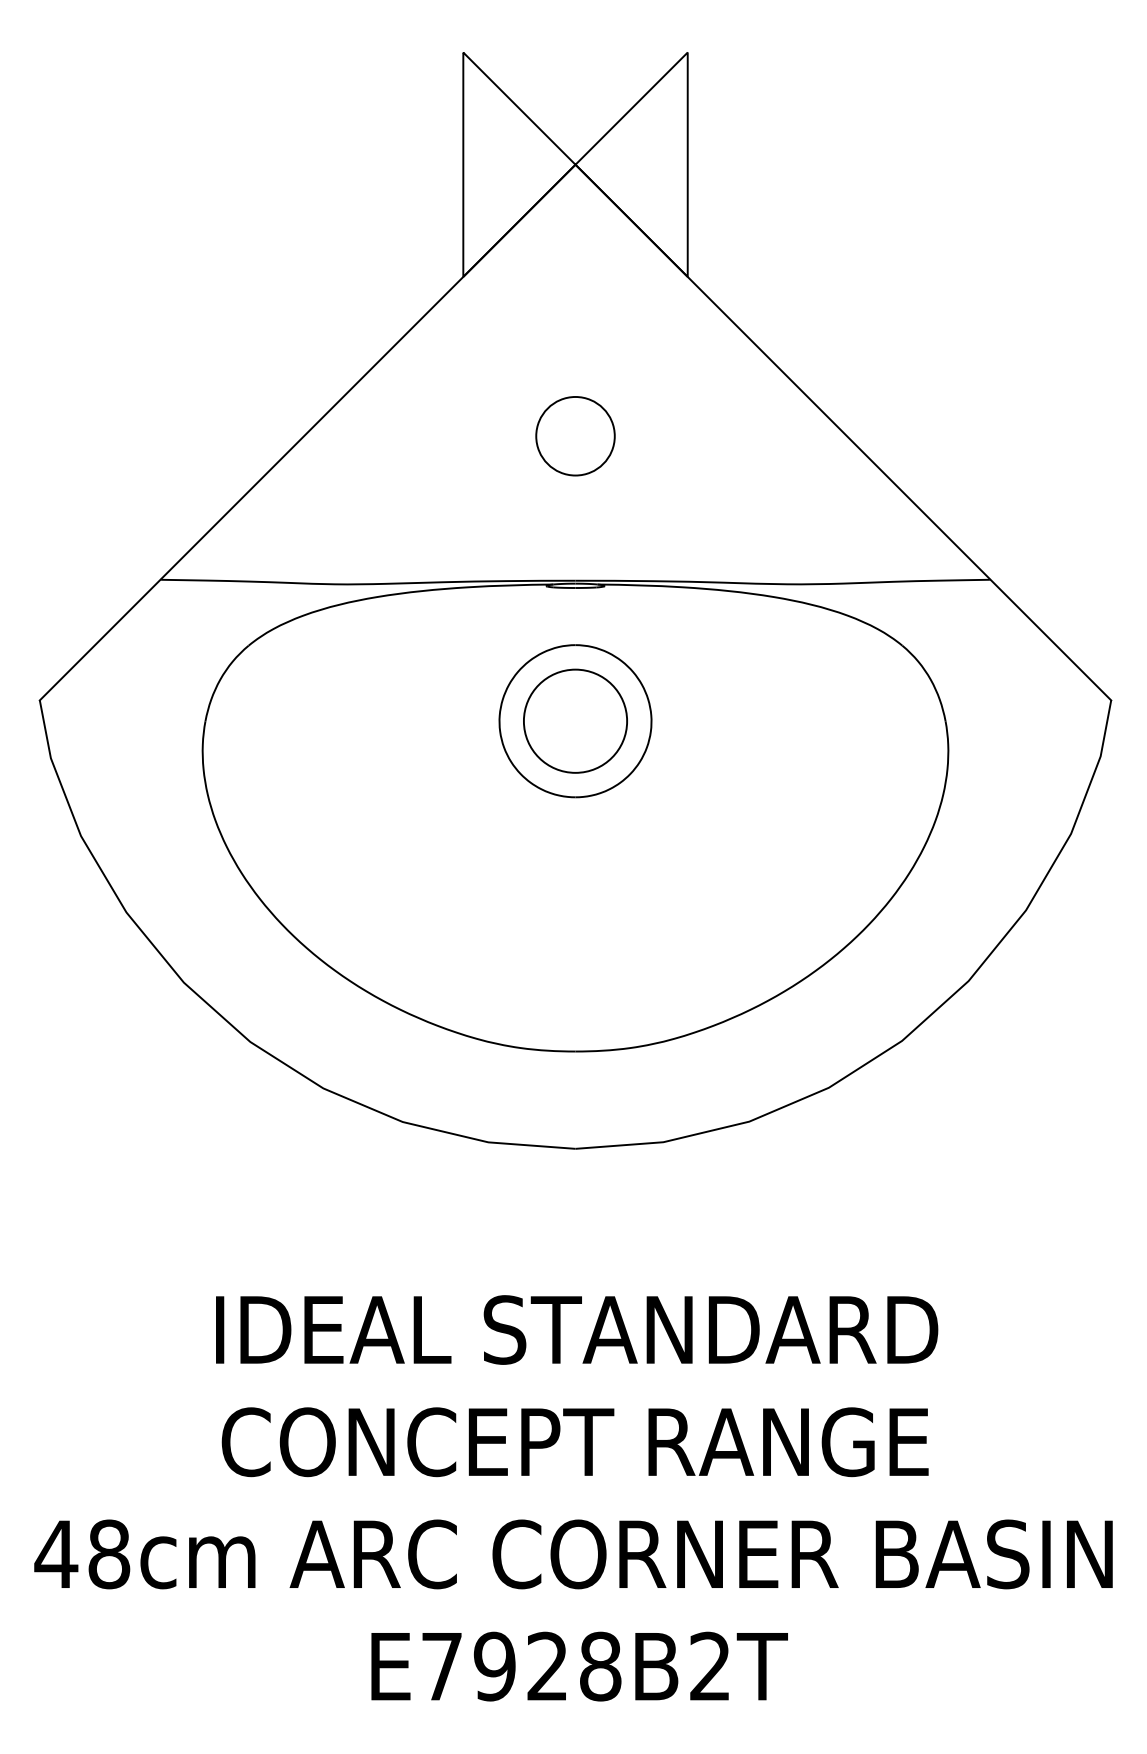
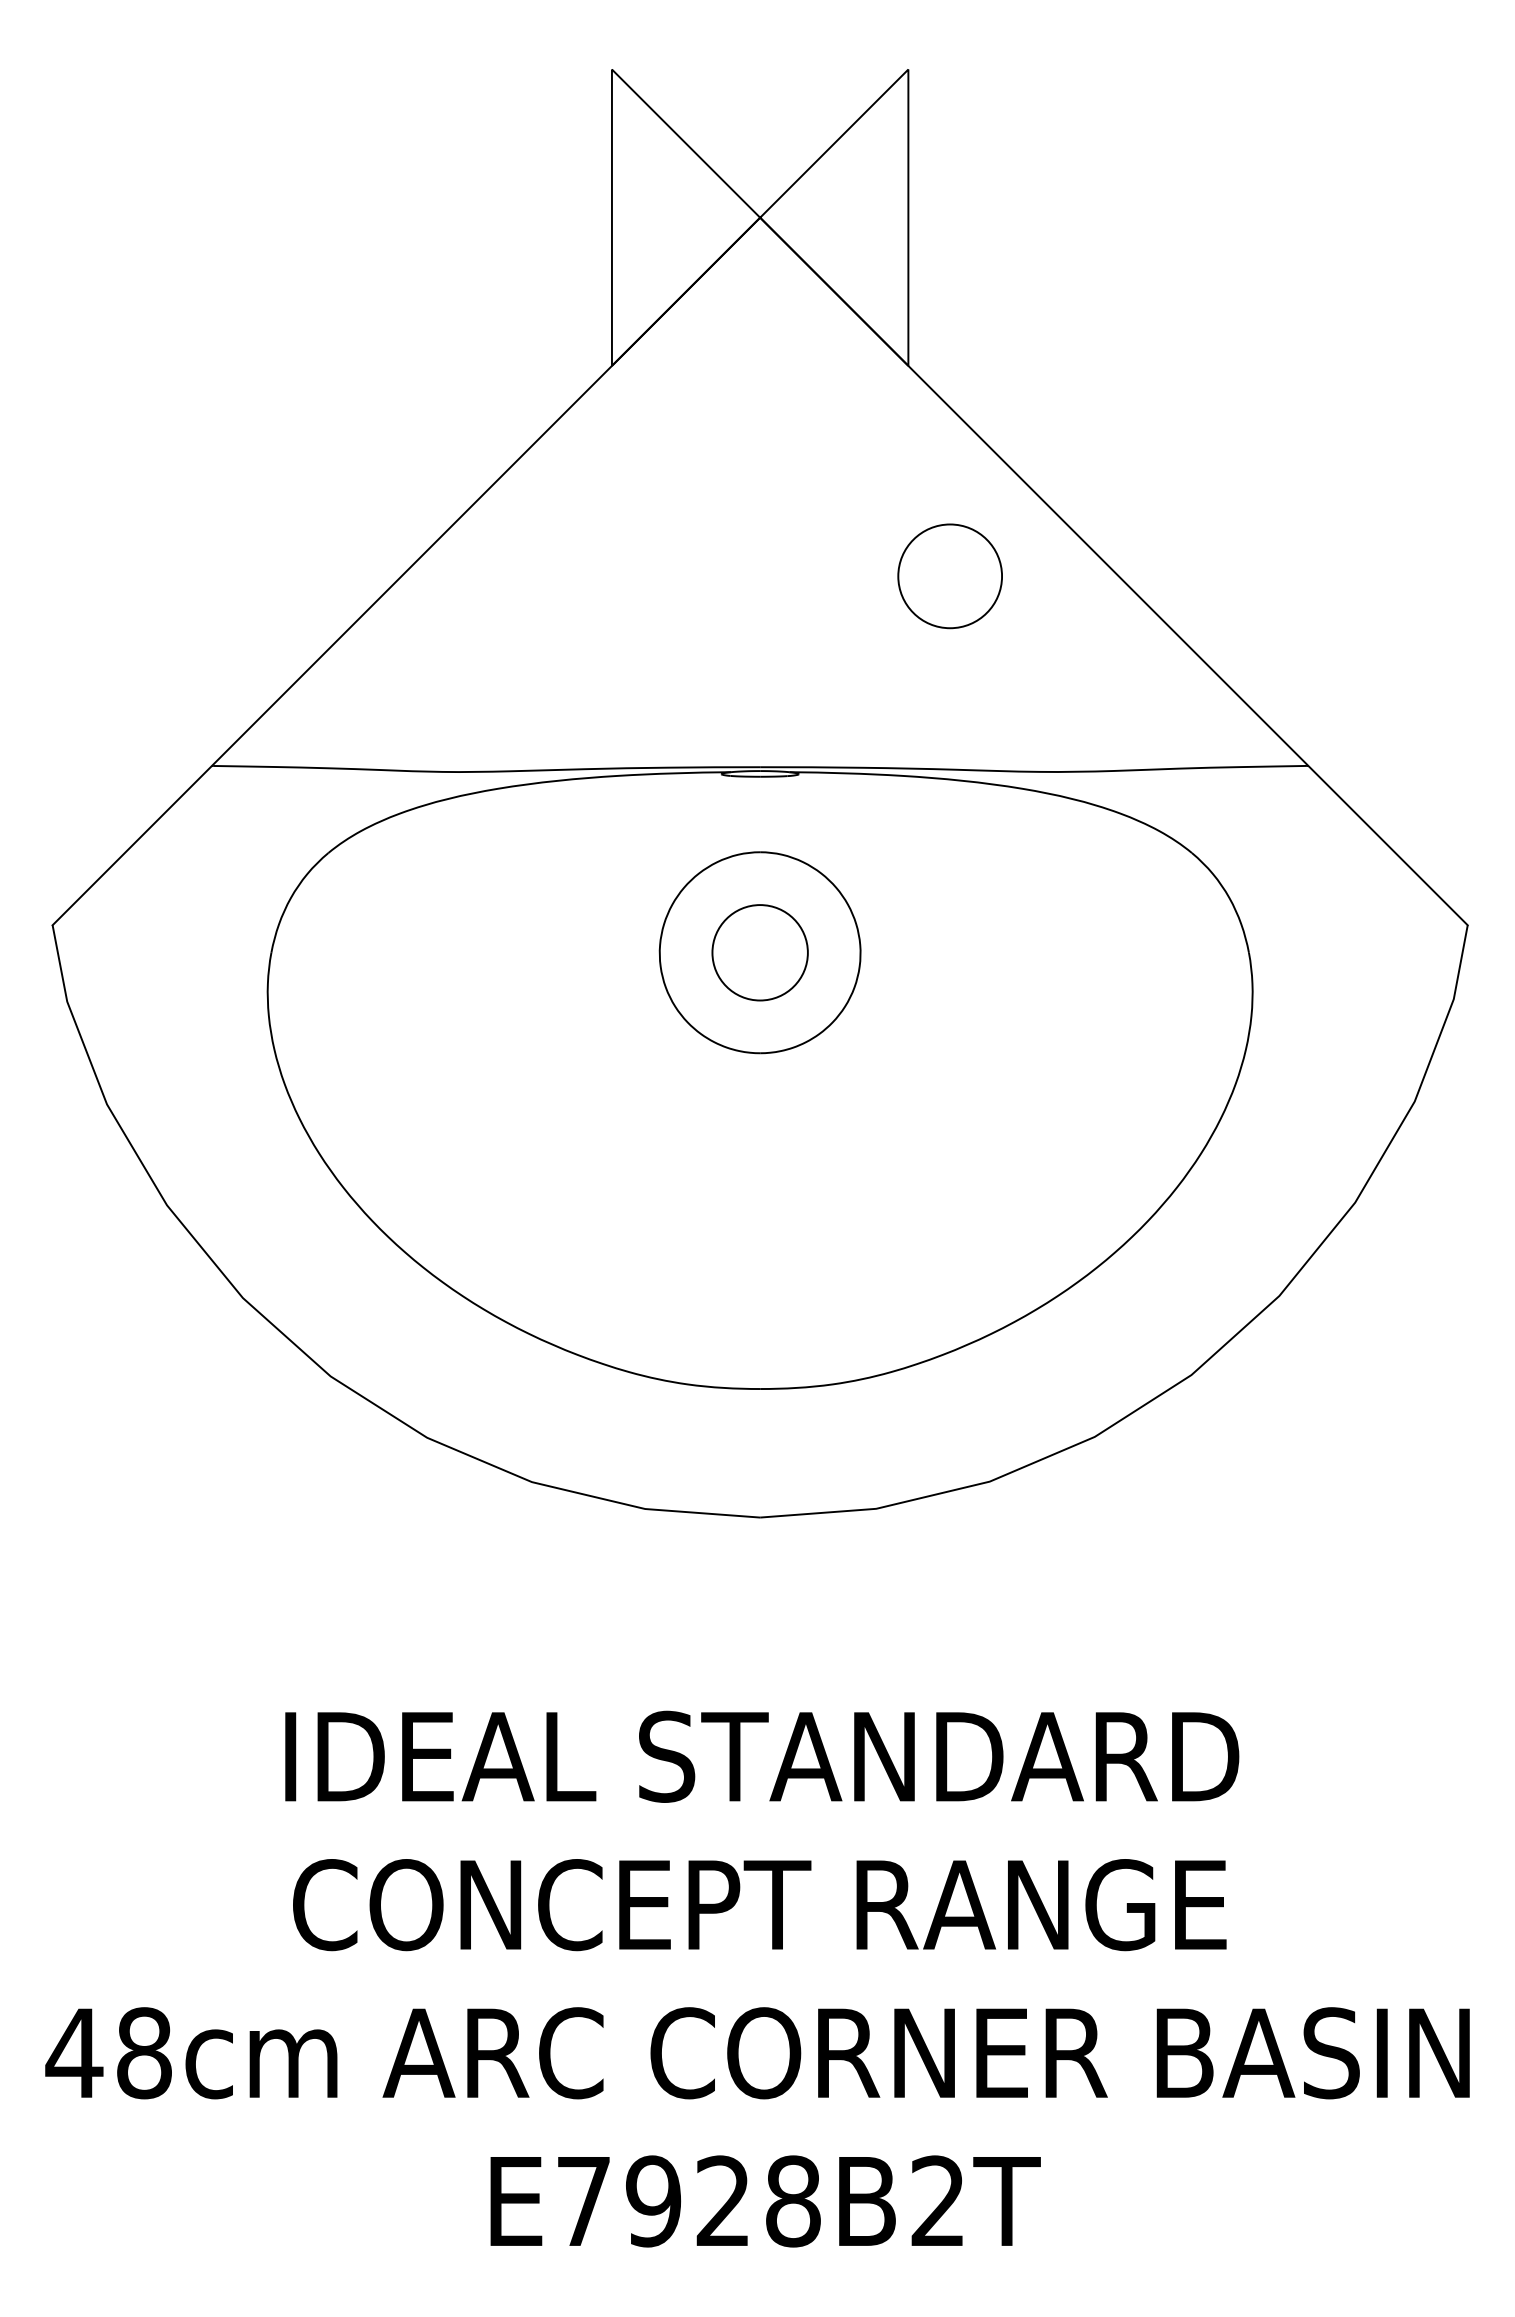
circle: (575, 436) -> (949, 576), moved
circle: (575, 721) -> (760, 952), size x0.7

